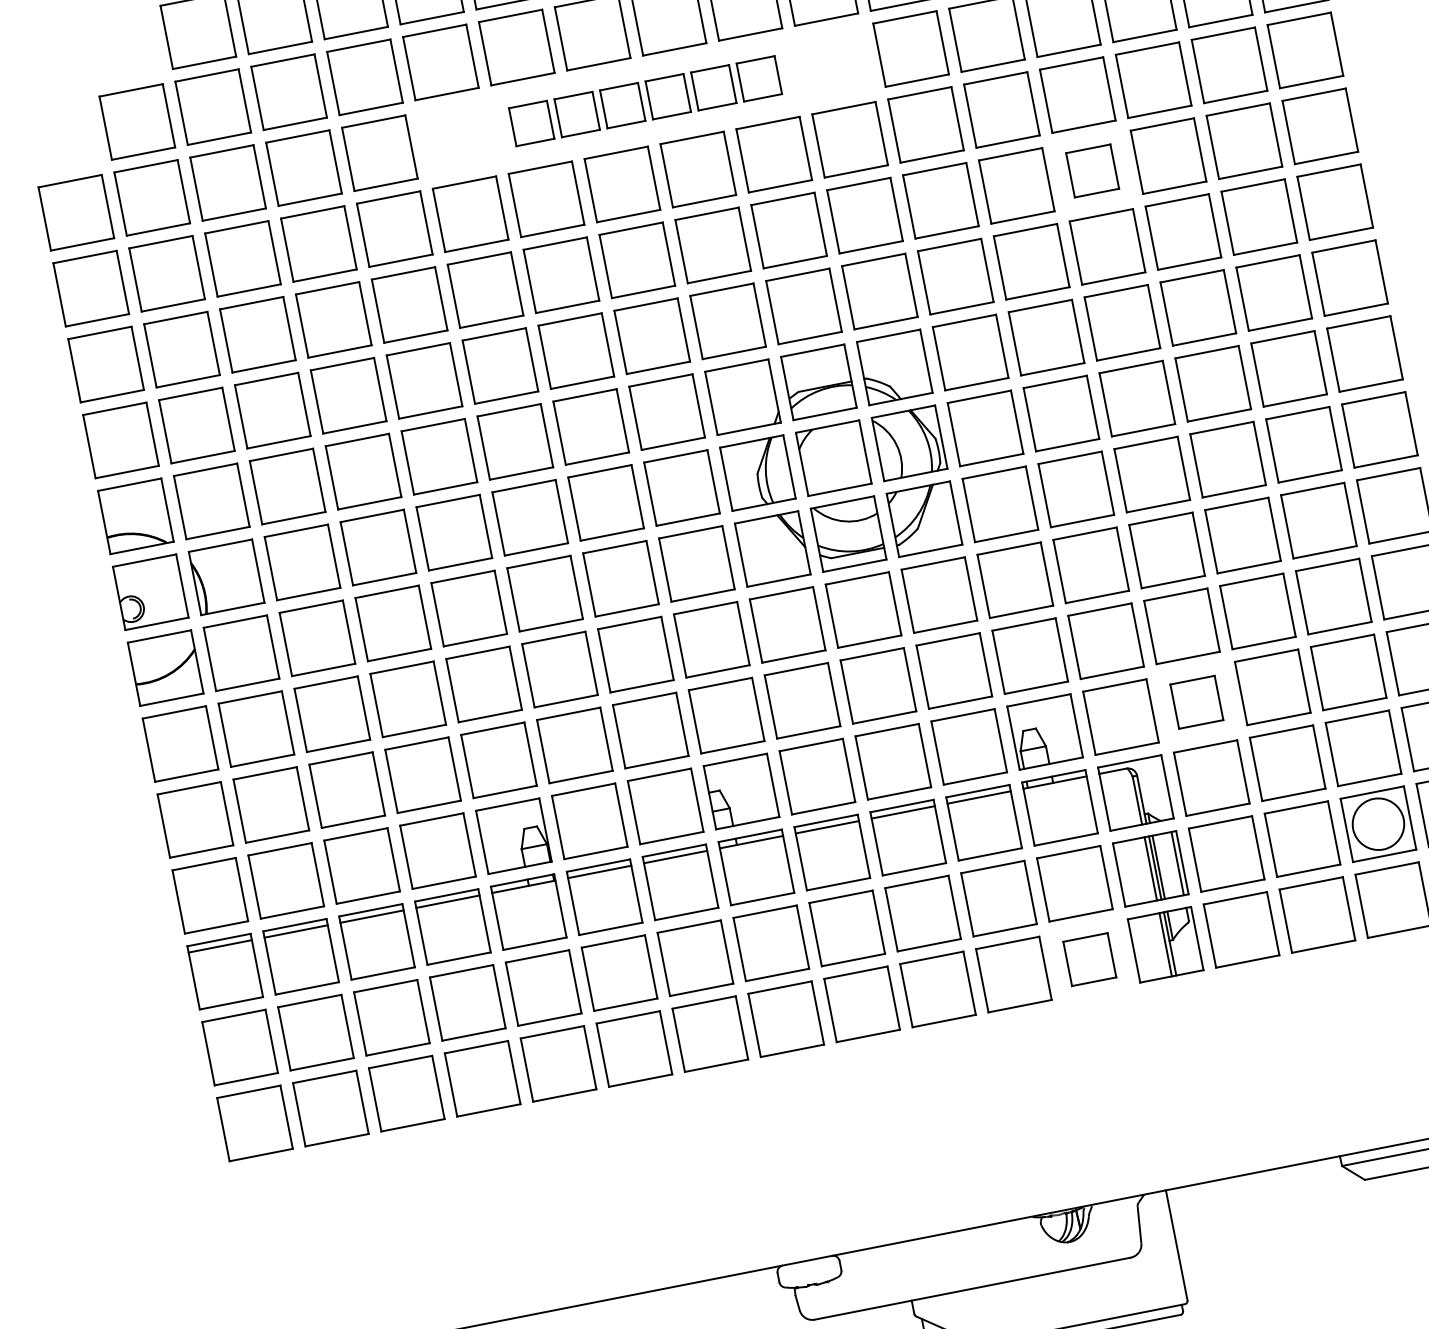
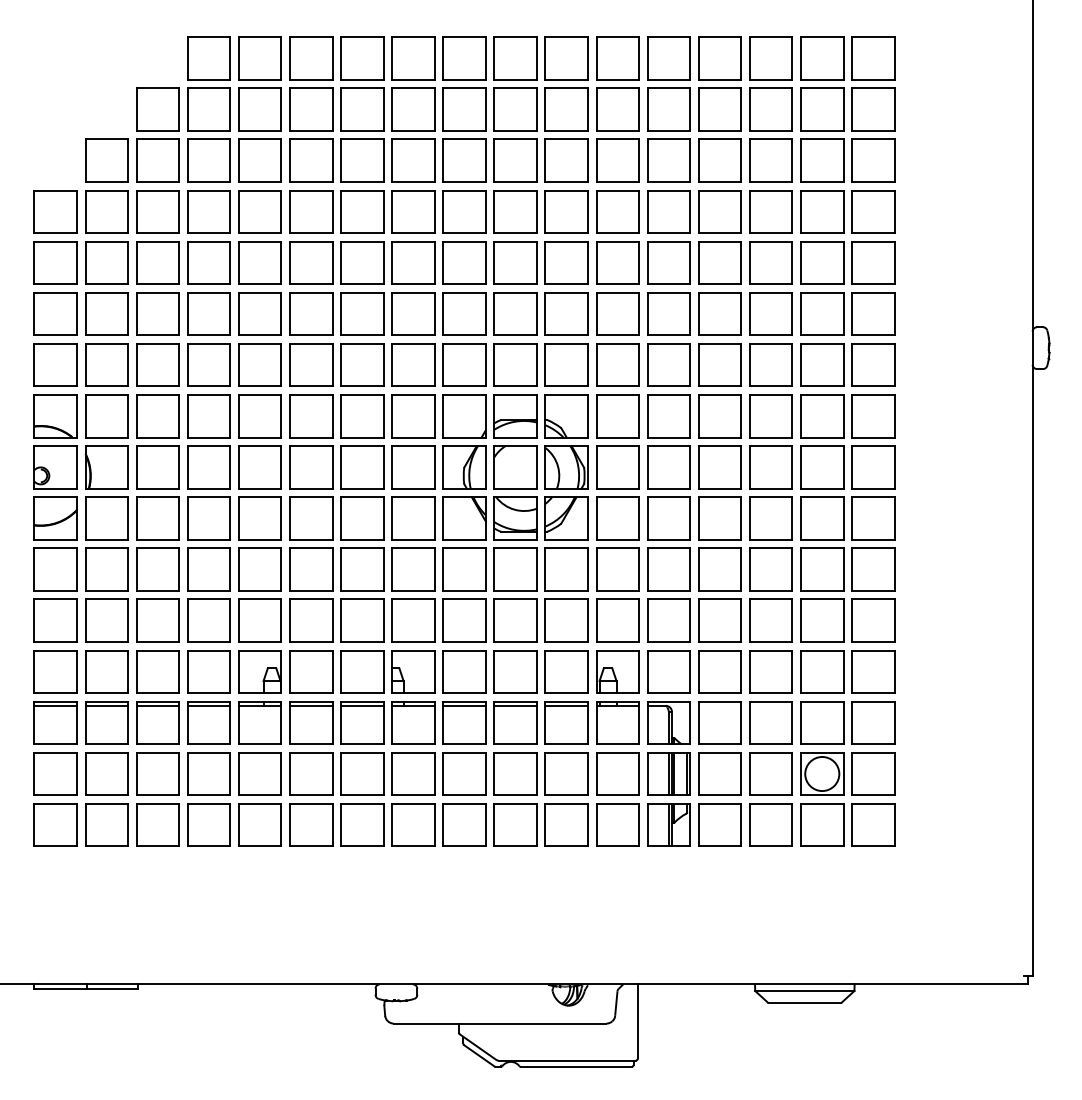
part: (644, 100) -> (438, 211), size x1.67
part: (1091, 170) -> (719, 313), size x1.43
part: (1195, 701) -> (719, 671), size x1.43
part: (1089, 958) -> (617, 824), size x1.43

